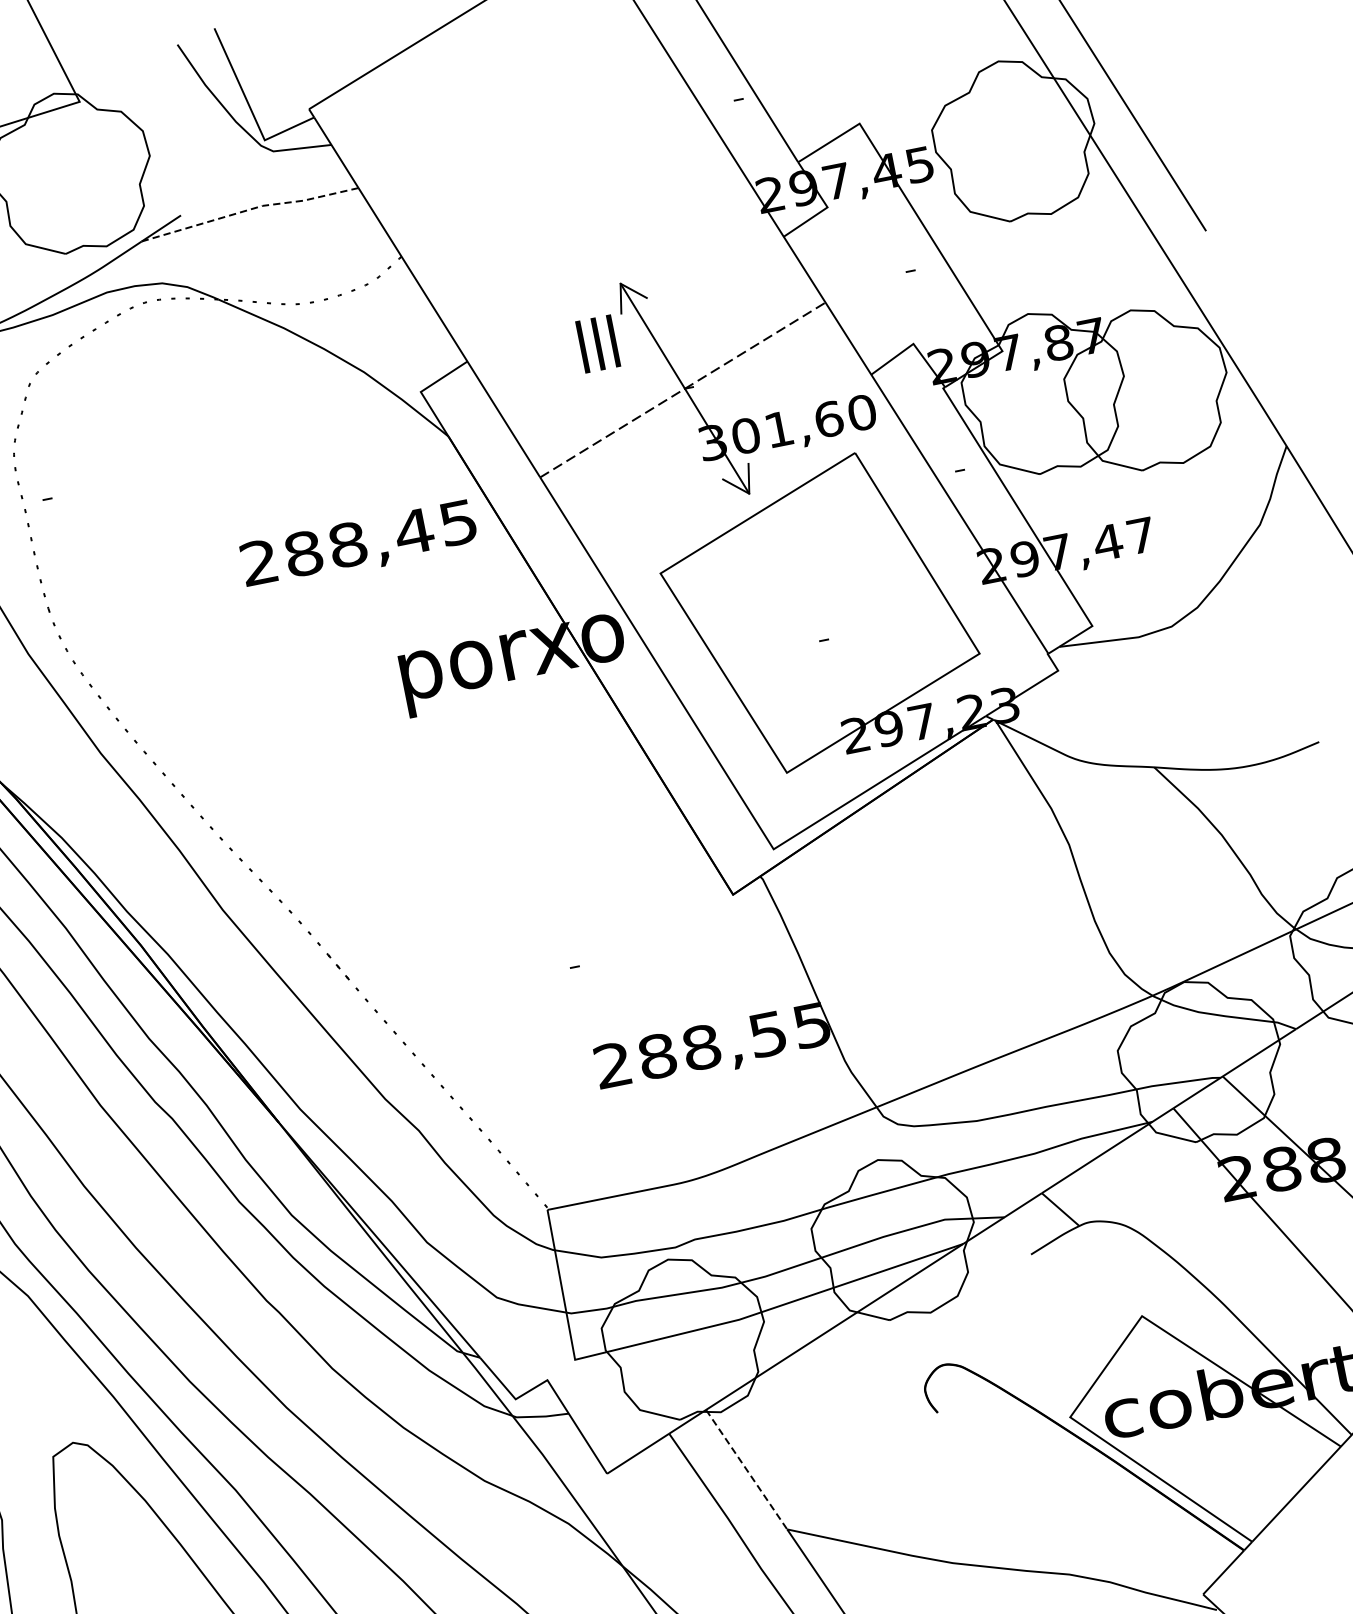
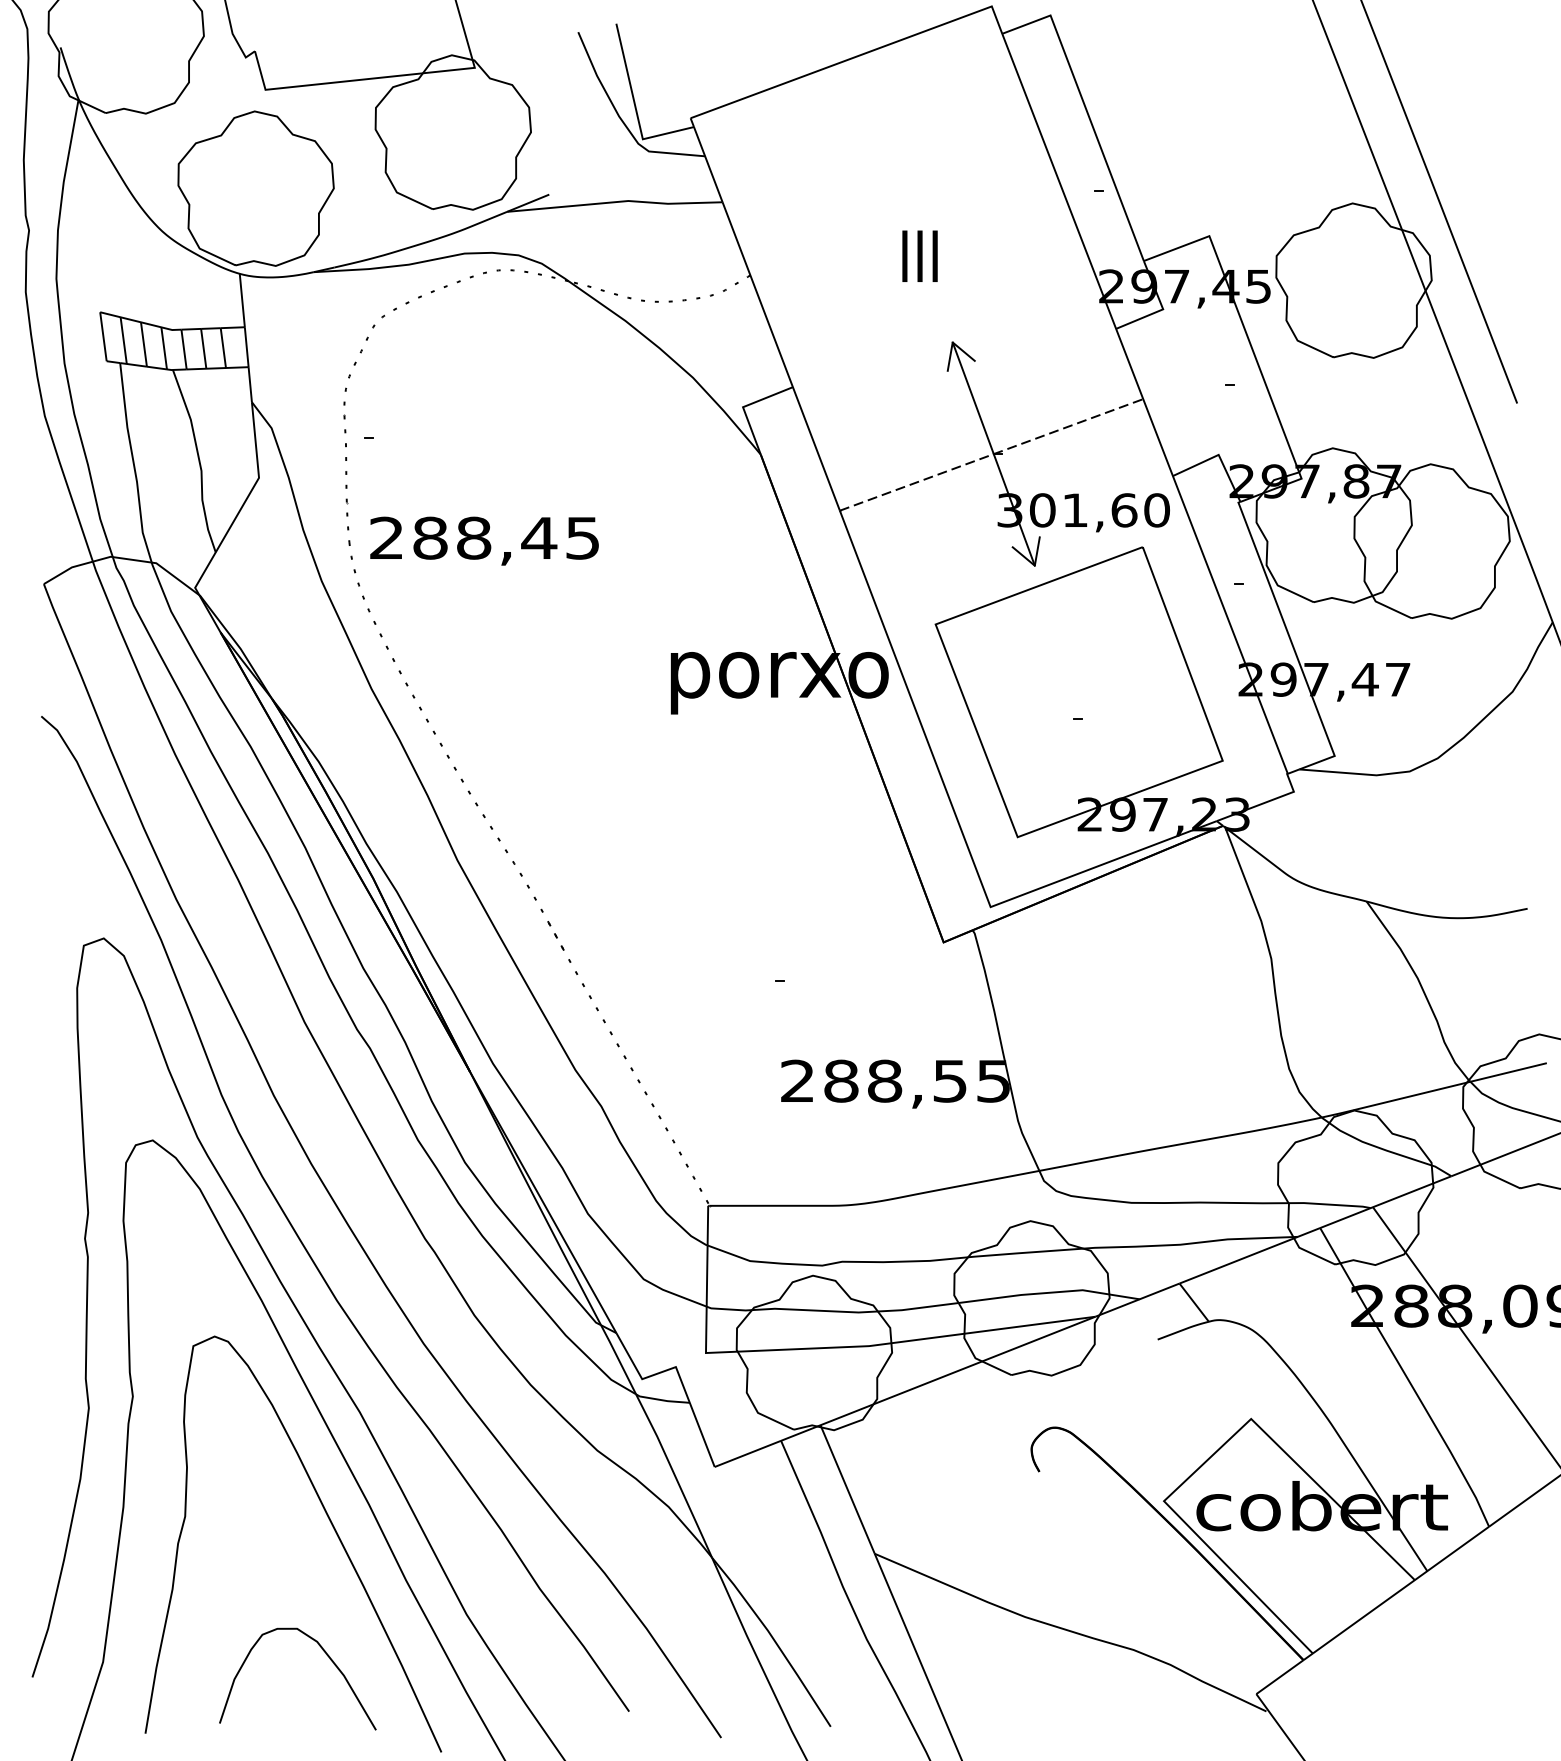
line: (250, 209) -> (616, 202), dashed -> solid
text: (597, 343) -> (919, 255), moved
text: (359, 545) -> (484, 540), moved
line: (746, 1469) -> (847, 1489), dashed -> solid

